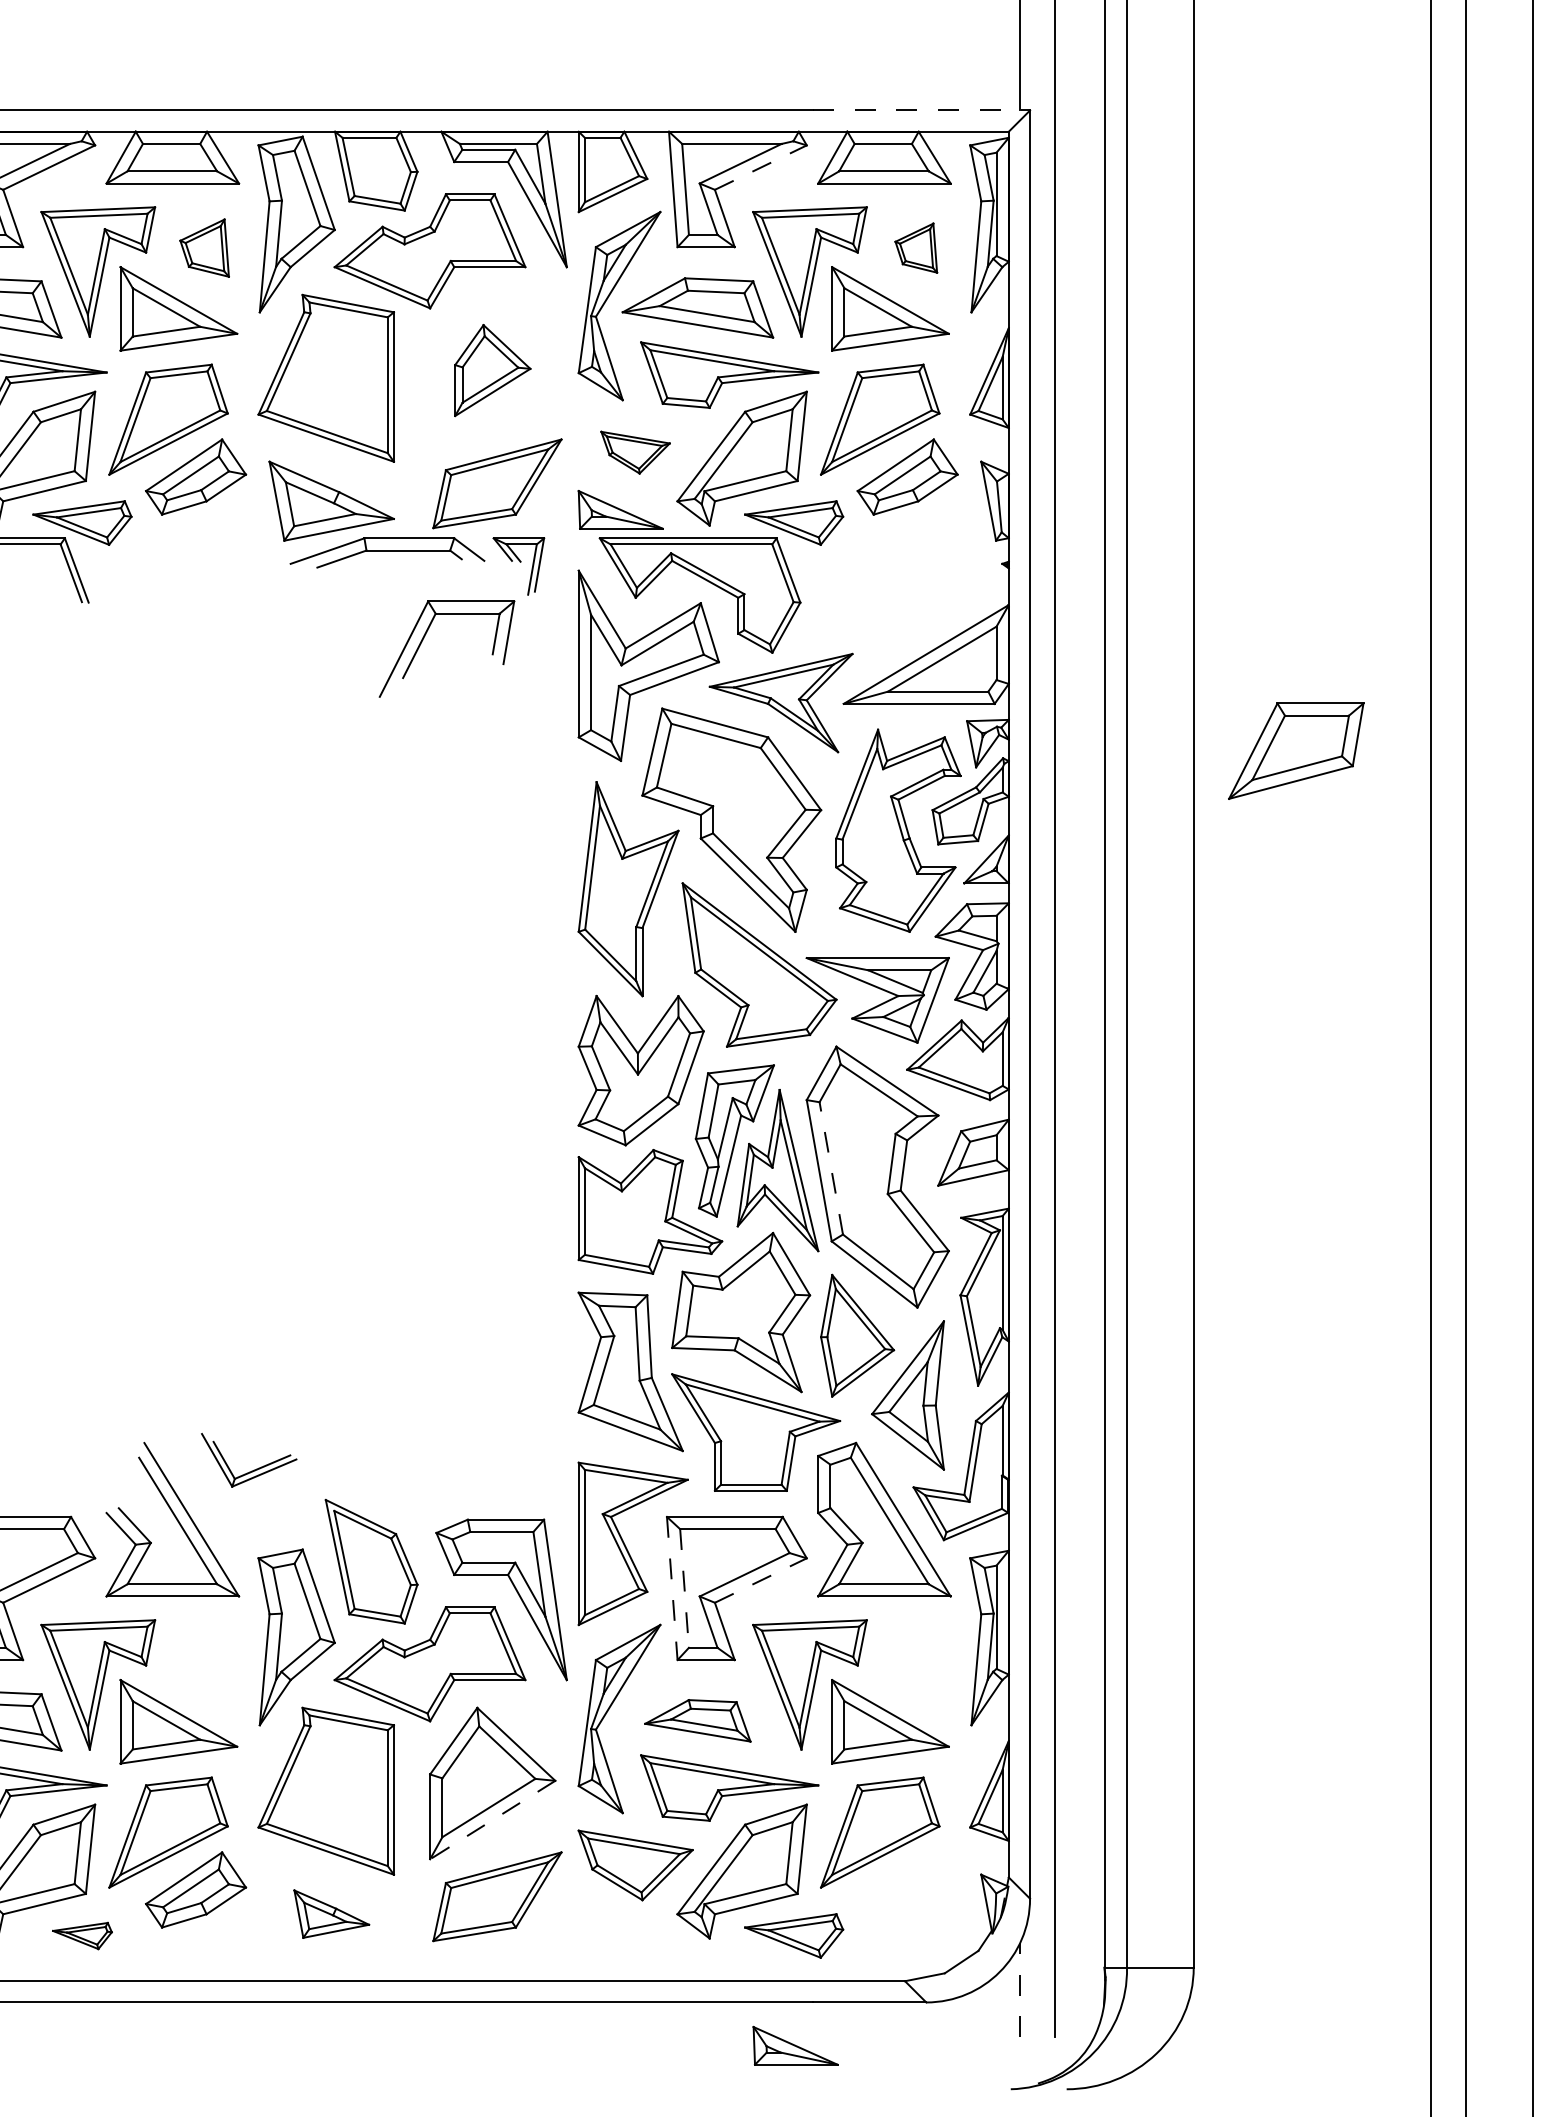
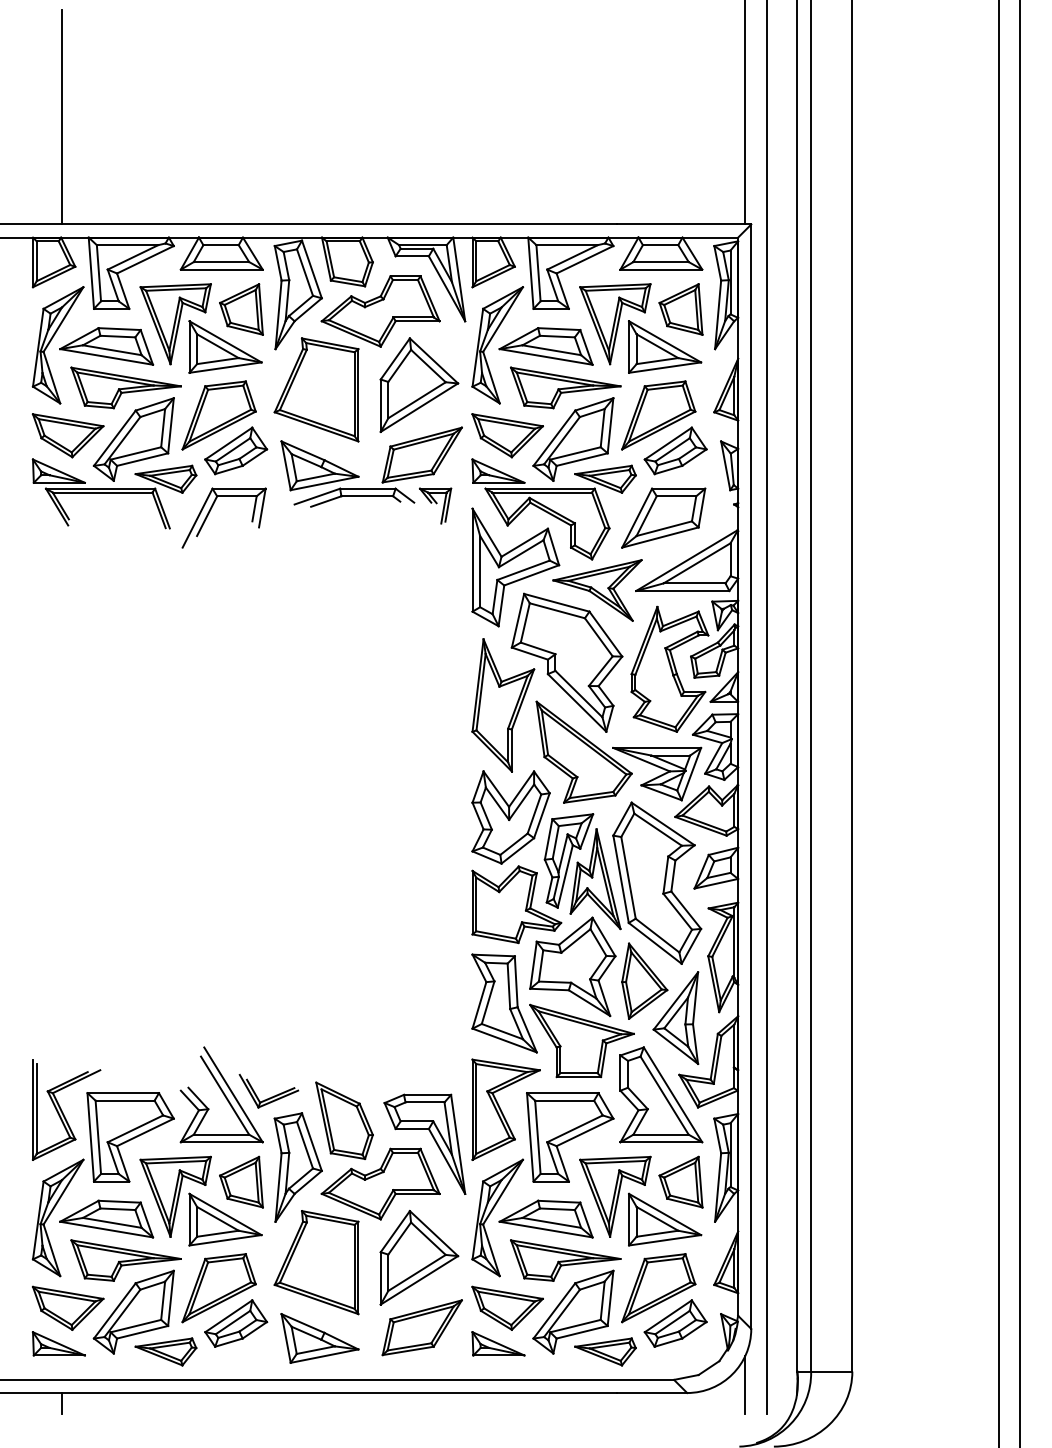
line: (921, 110) -> (684, 224), dashed -> solid
line: (761, 167) -> (585, 259), dashed -> solid
part: (204, 248) -> (241, 309), size x1.43
part: (915, 248) -> (680, 309), size x1.67
part: (492, 369) -> (419, 384), size x1.67
part: (635, 452) -> (507, 435), size x1.67
part: (424, 638) -> (210, 511), moved
part: (1295, 750) -> (663, 517), moved
line: (831, 1167) -> (628, 877), dashed -> solid
part: (248, 1460) -> (268, 1091), moved
line: (761, 1580) -> (585, 1132), dashed -> solid
line: (672, 1588) -> (530, 1137), dashed -> solid
line: (683, 1588) -> (537, 1137), dashed -> solid
part: (204, 1659) -> (241, 1181), added
part: (915, 1659) -> (680, 1181), added
part: (696, 1719) -> (545, 1218), size x1.43
line: (492, 1820) -> (419, 1280), dashed -> solid
part: (907, 1889) -> (675, 1323), added
part: (330, 1914) -> (319, 1338), size x1.67
part: (81, 1935) -> (165, 1351), size x1.67
line: (1020, 1988) -> (745, 1384), dashed -> solid
part: (795, 2045) -> (498, 1343), moved

